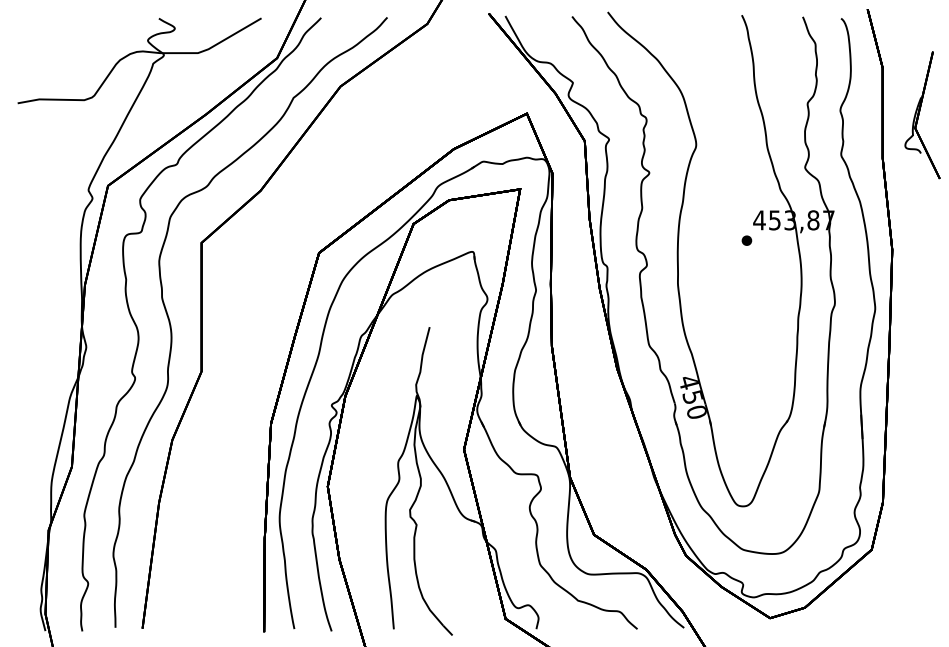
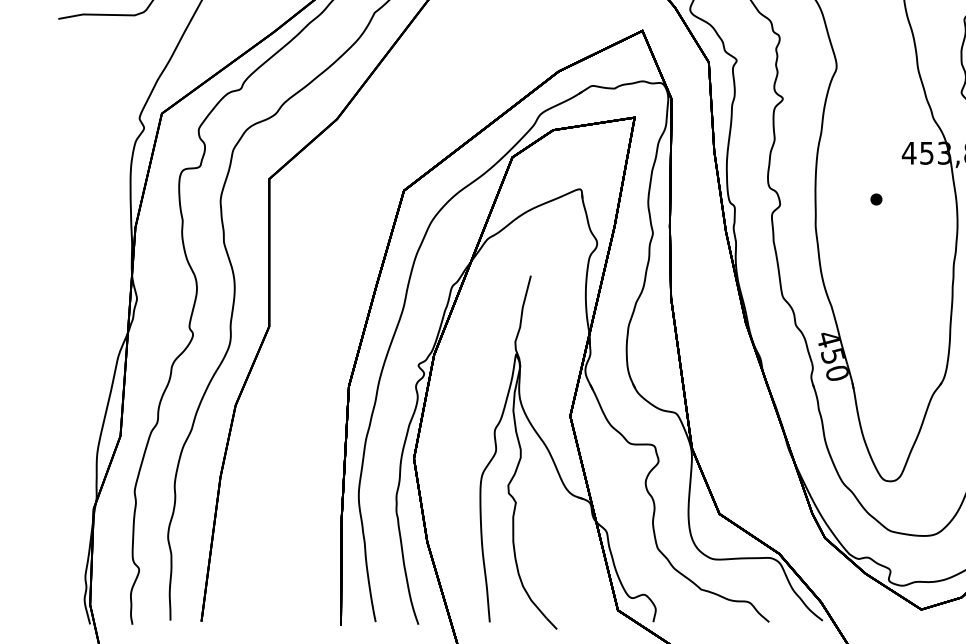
part: (746, 240) -> (875, 199), moved

